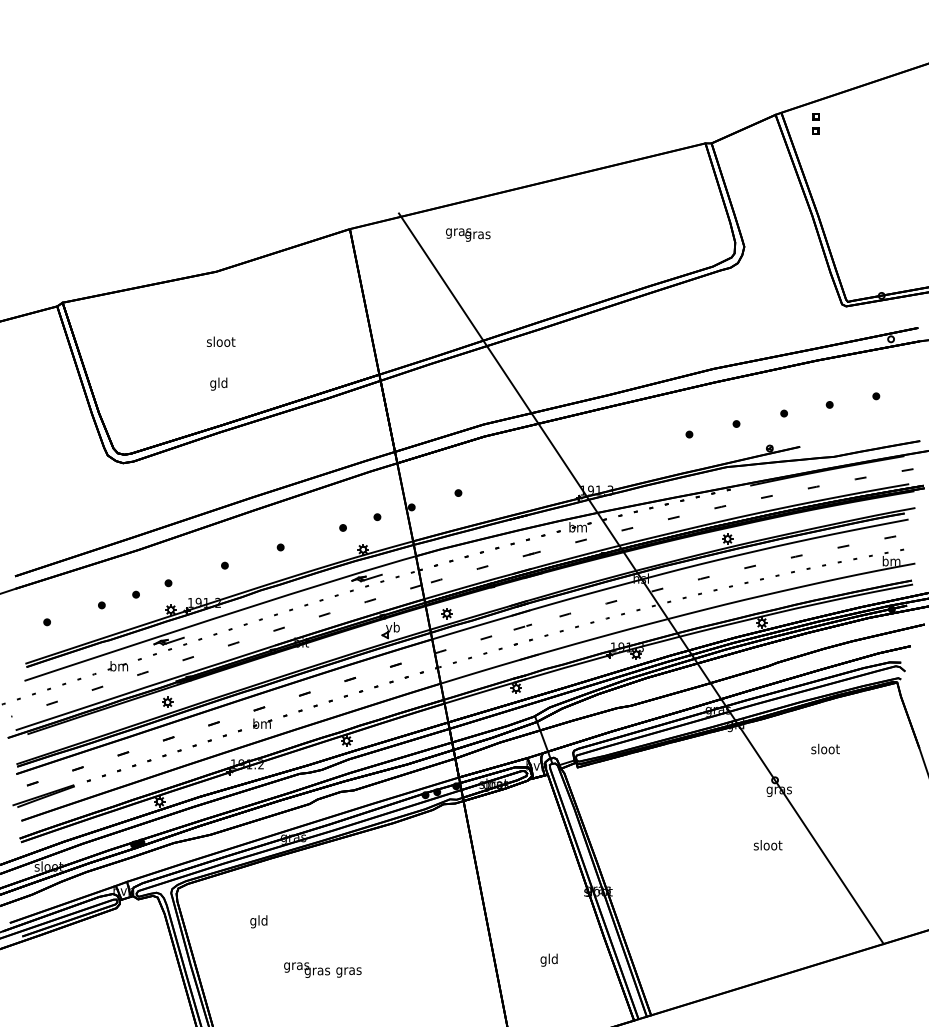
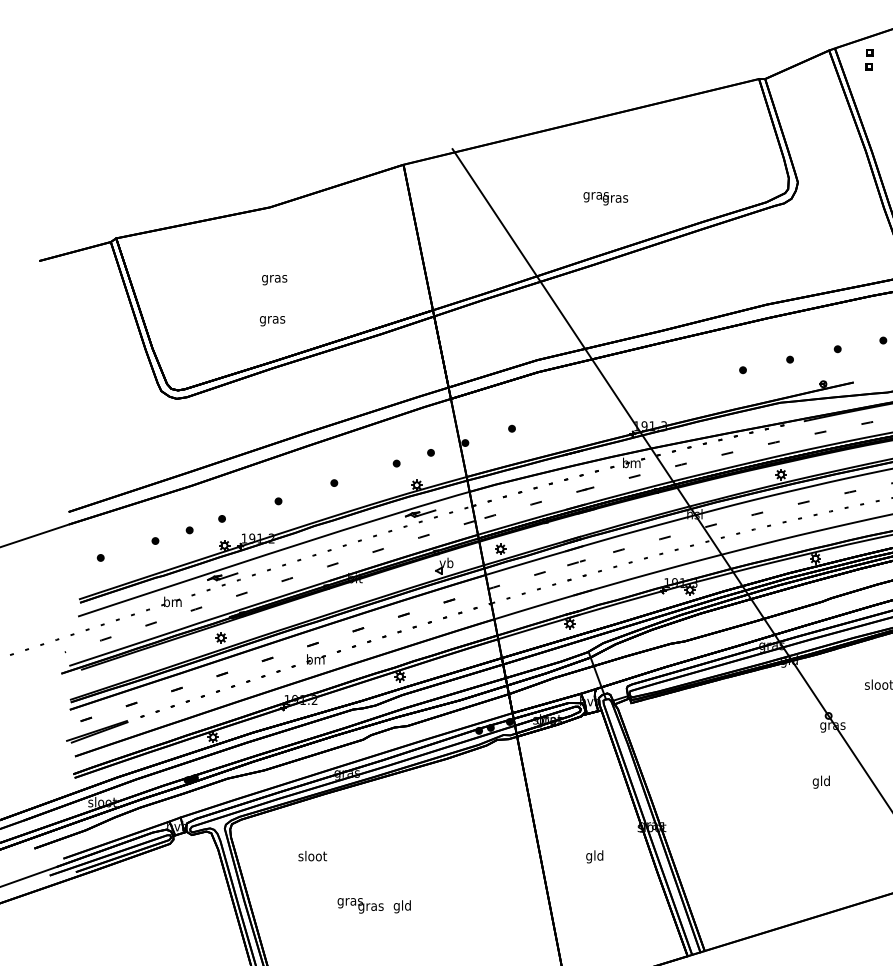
text: (468, 234) -> (606, 198), moved
text: (221, 342) -> (275, 278), sloot -> gras
text: (218, 383) -> (272, 319), gld -> gras
text: (767, 846) -> (821, 782), sloot -> gld
text: (258, 921) -> (312, 857), gld -> sloot
text: (548, 959) -> (594, 856), moved
text: (348, 970) -> (402, 906), gras -> gld

